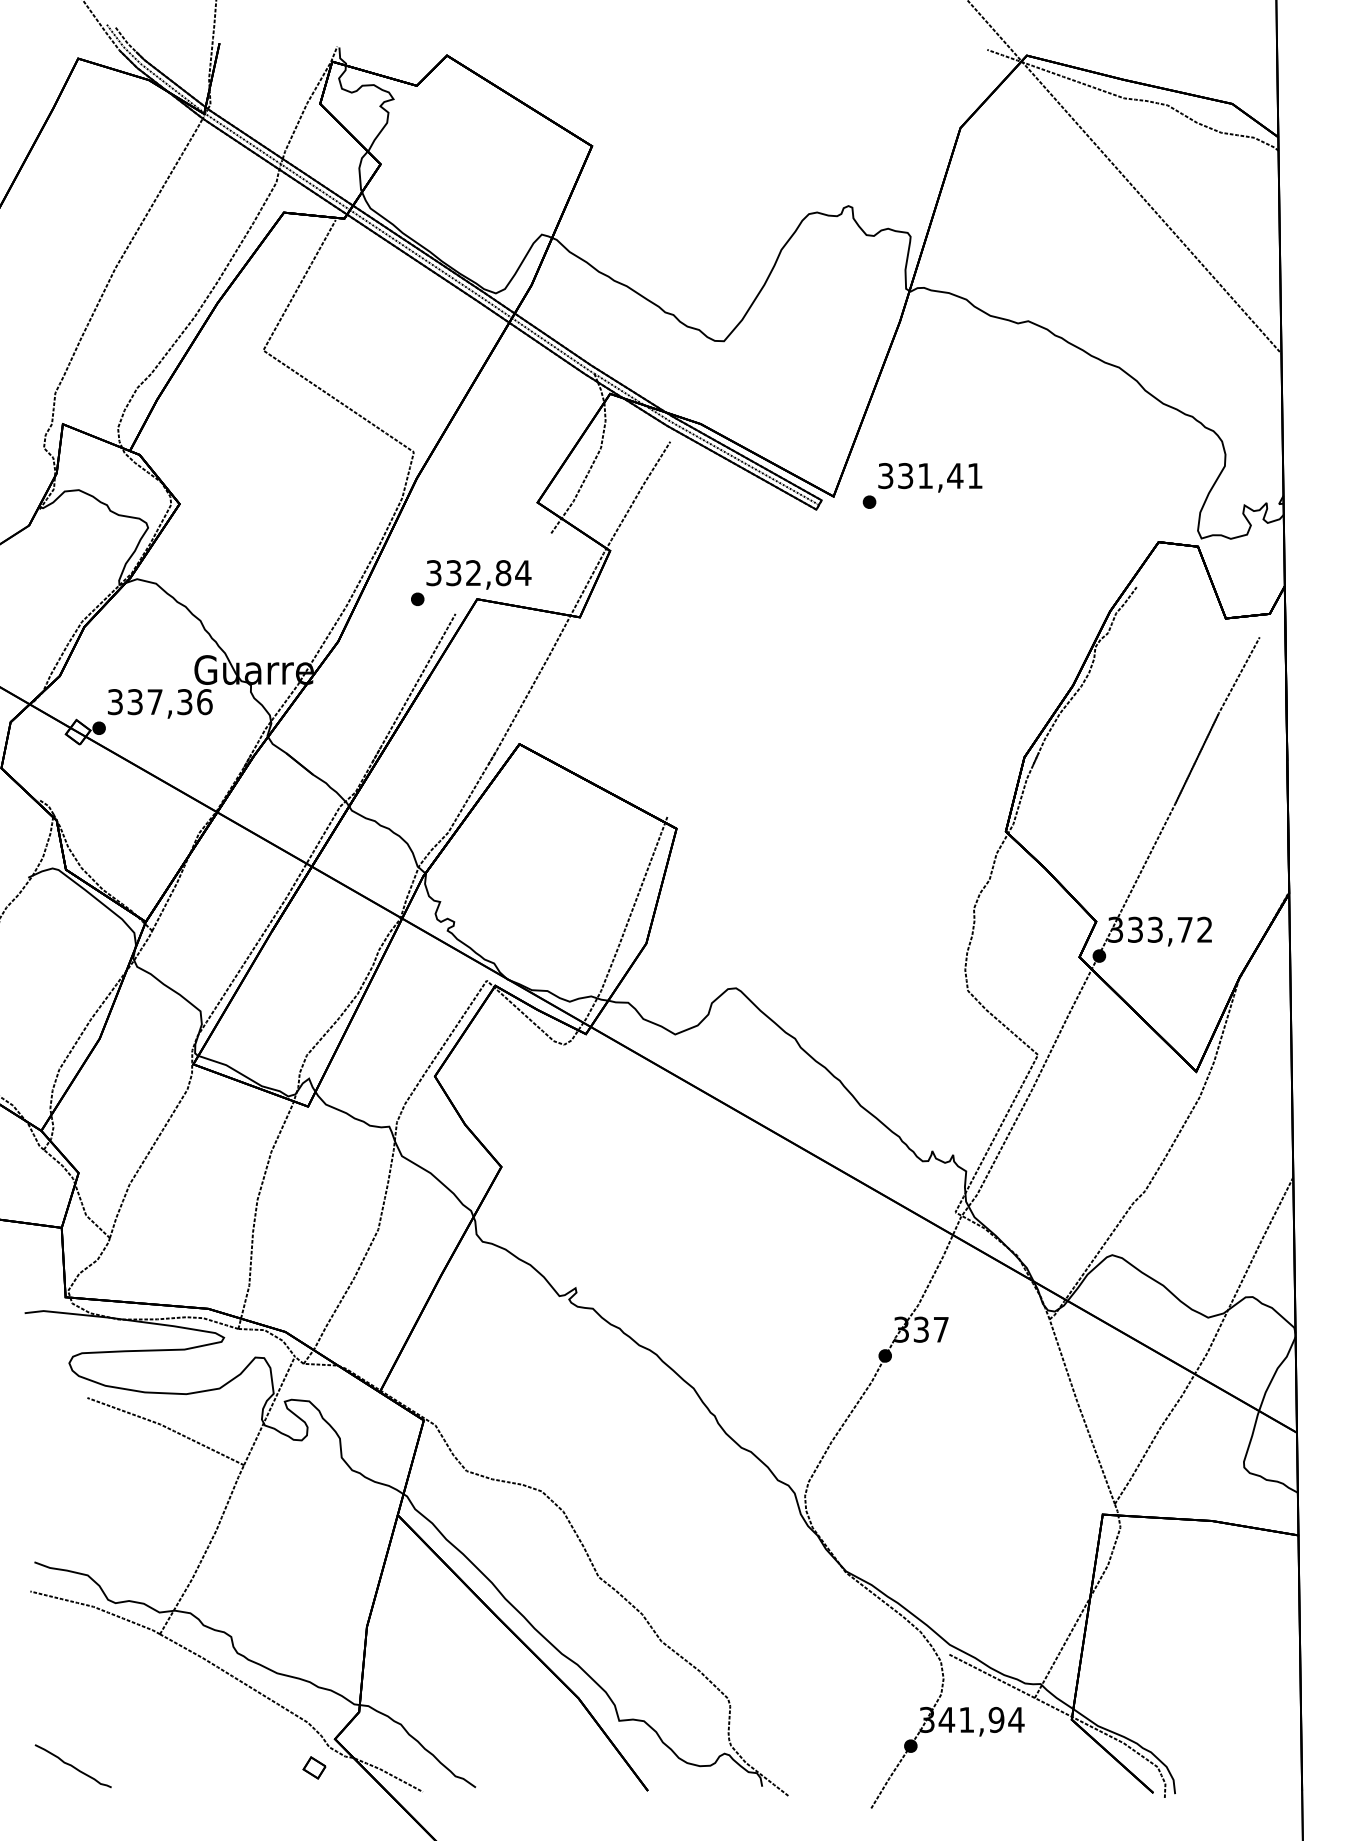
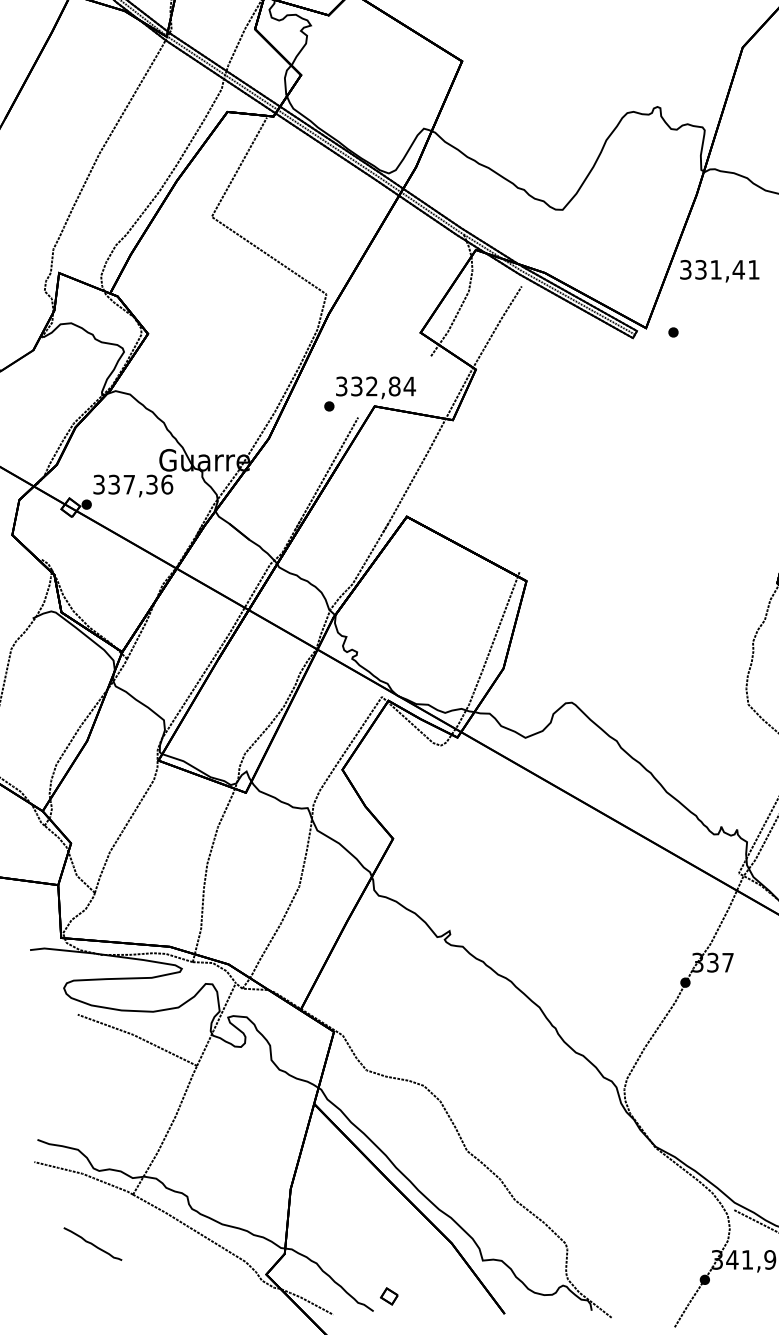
text: (930, 477) -> (719, 271), moved
part: (72, 1766) -> (92, 1244), moved
part: (314, 1767) -> (389, 1296), moved

